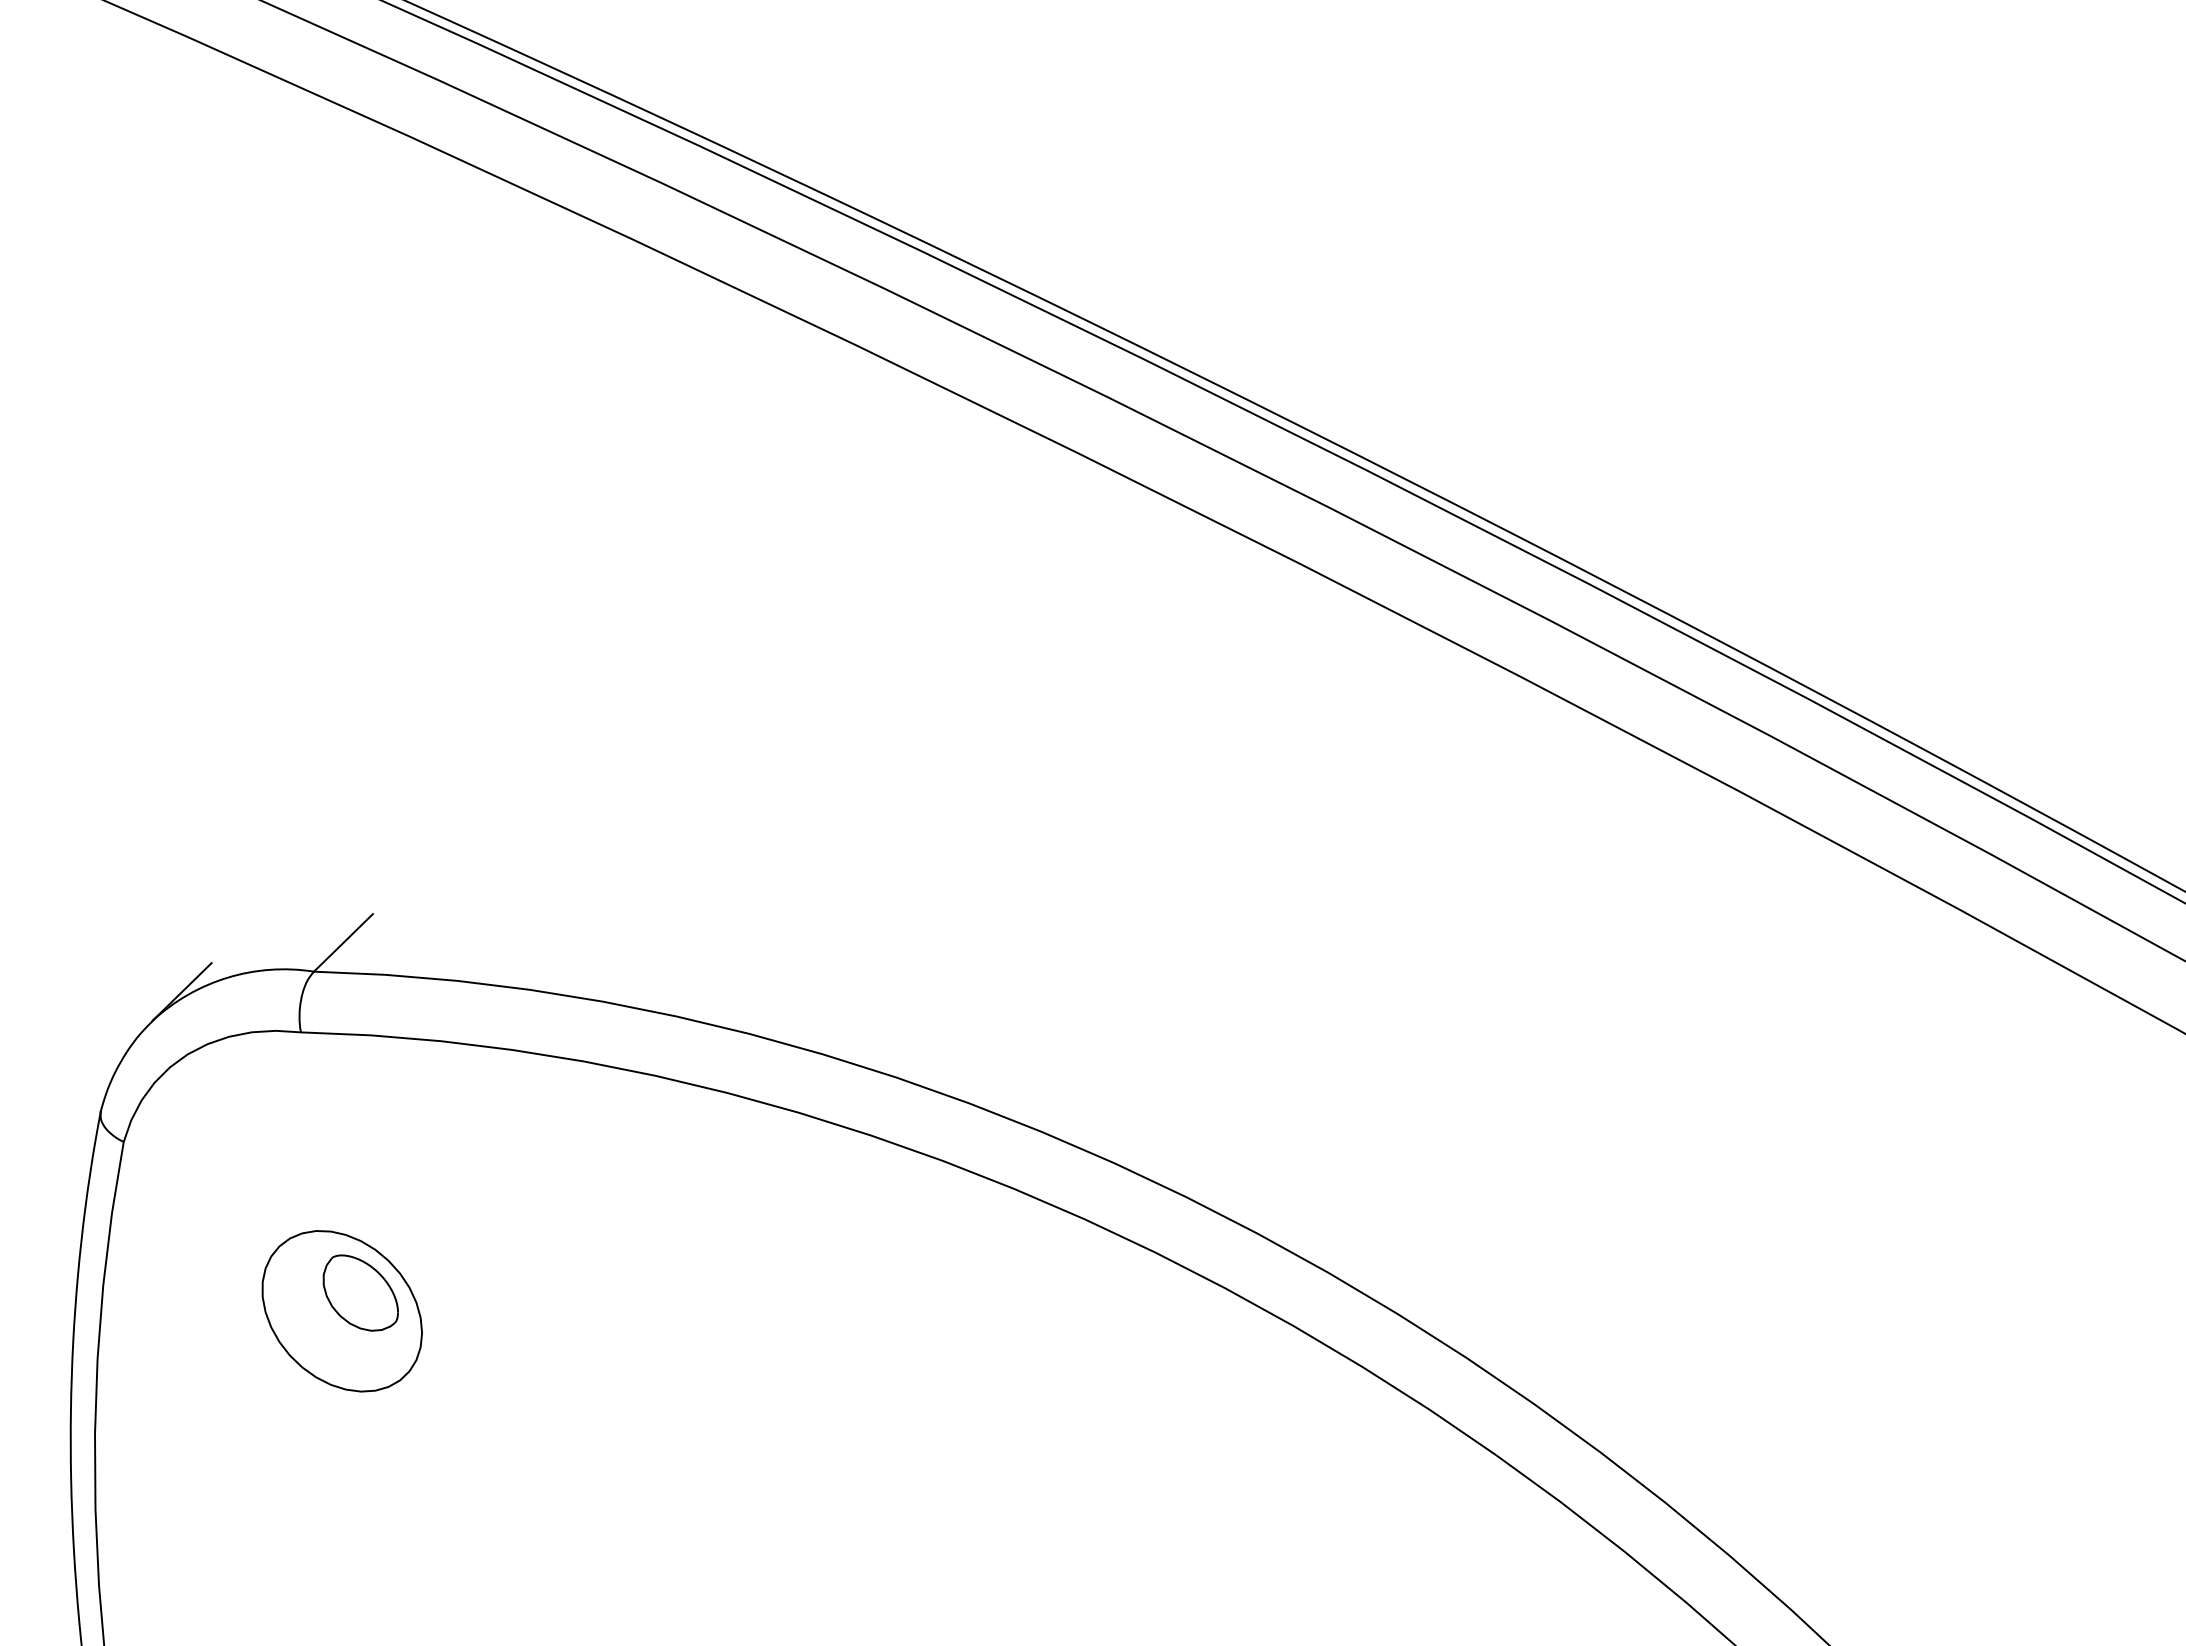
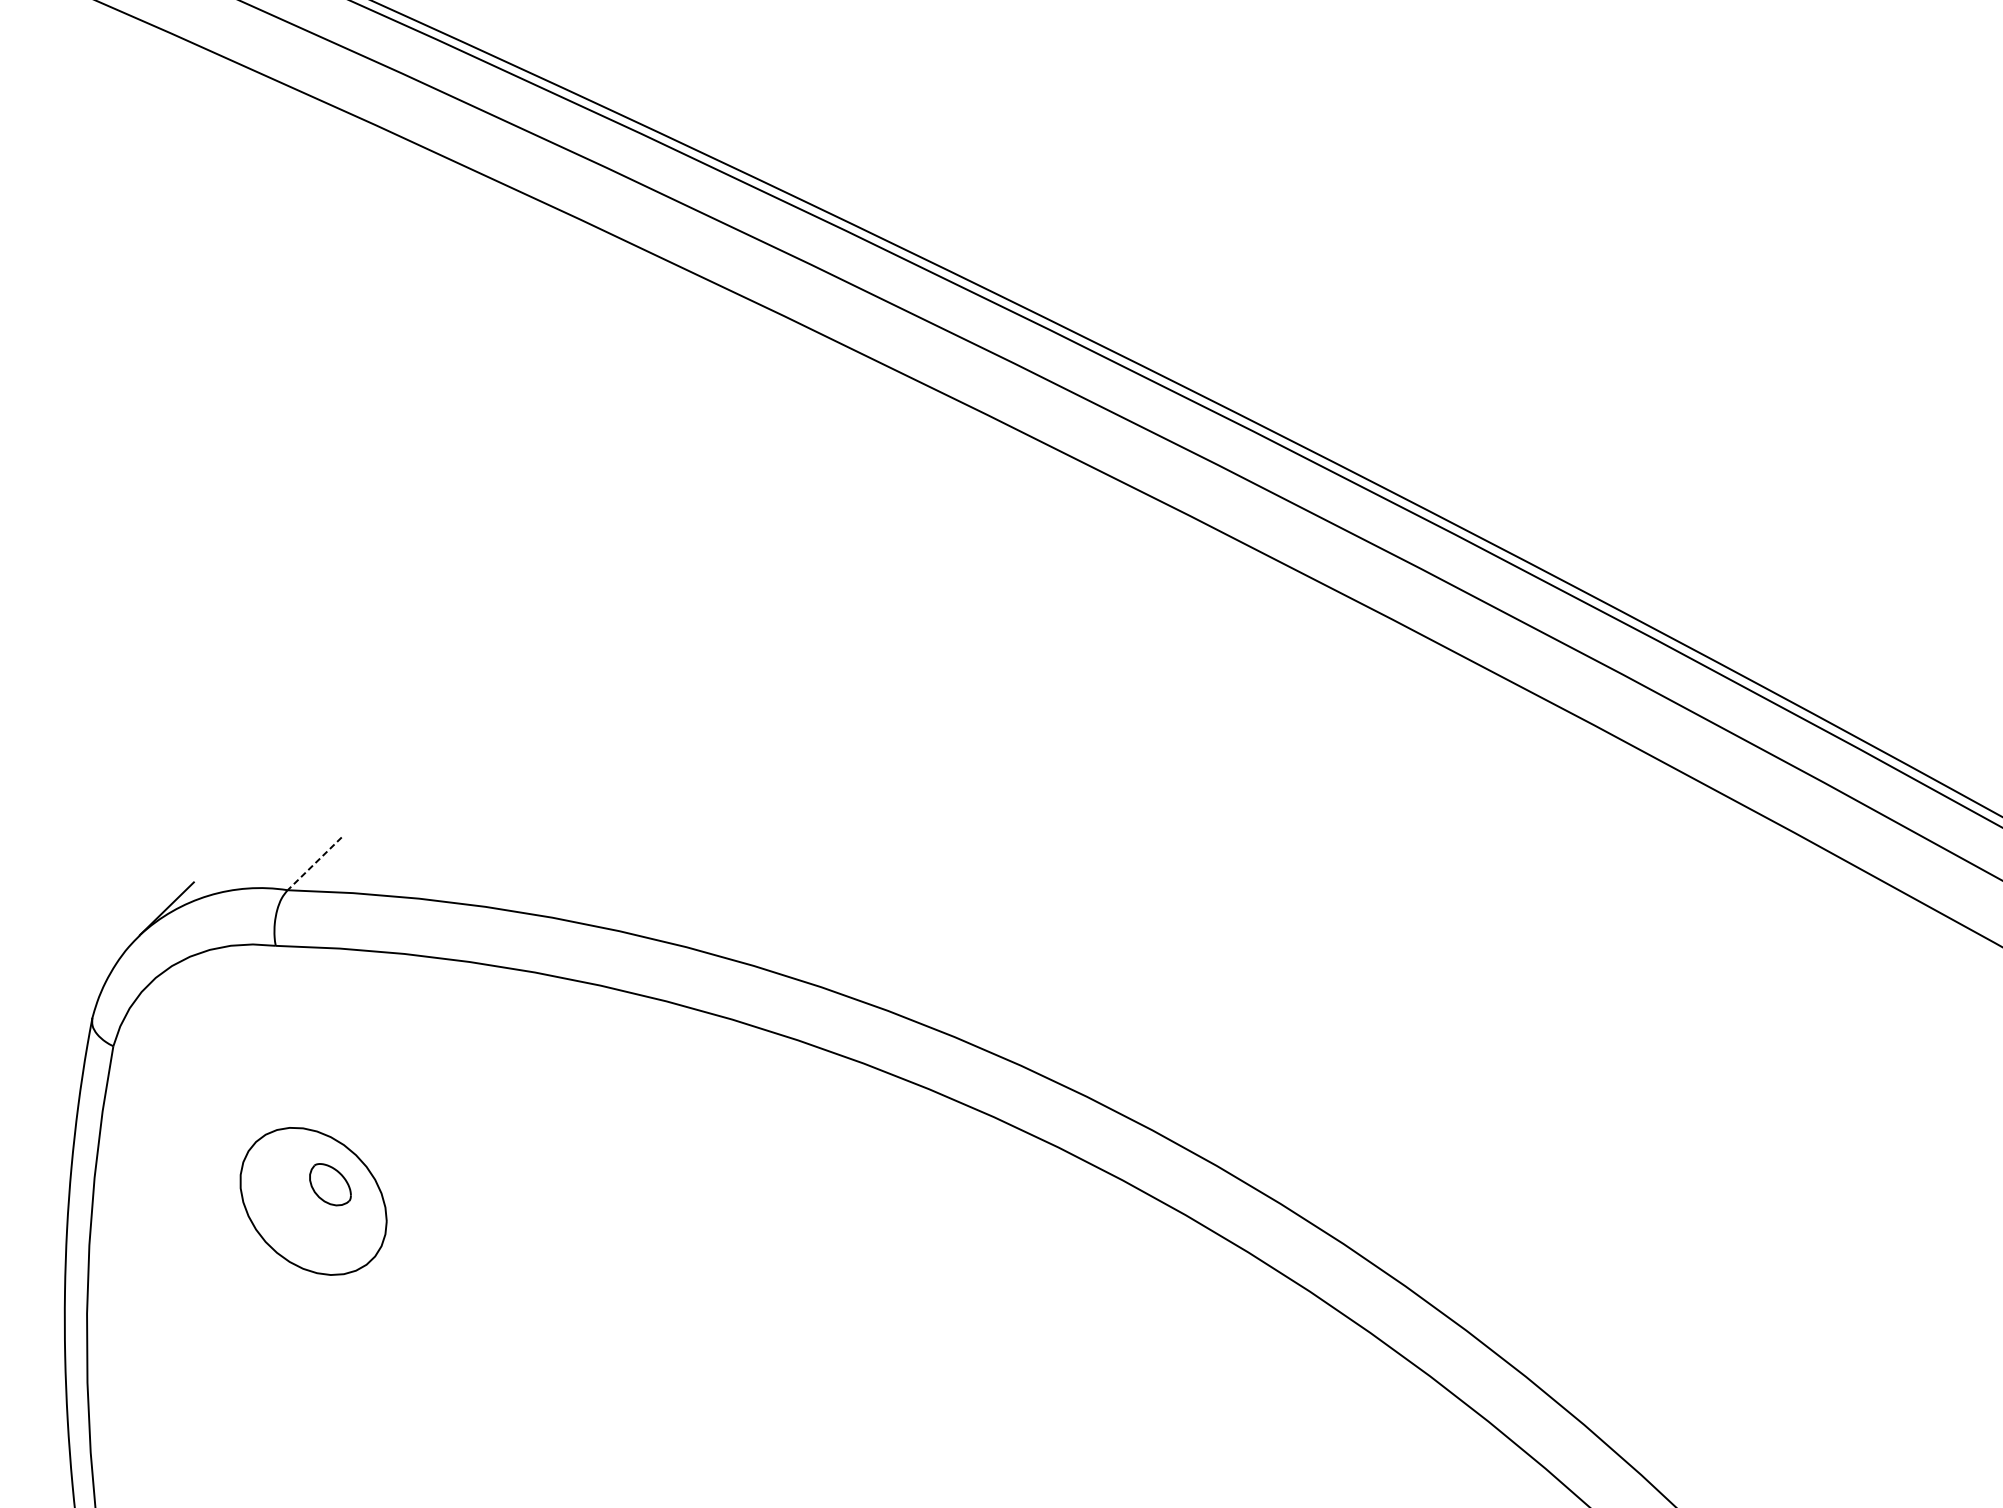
line: (343, 943) -> (314, 864), solid -> dashed
part: (360, 1292) -> (330, 1184), size x0.6

